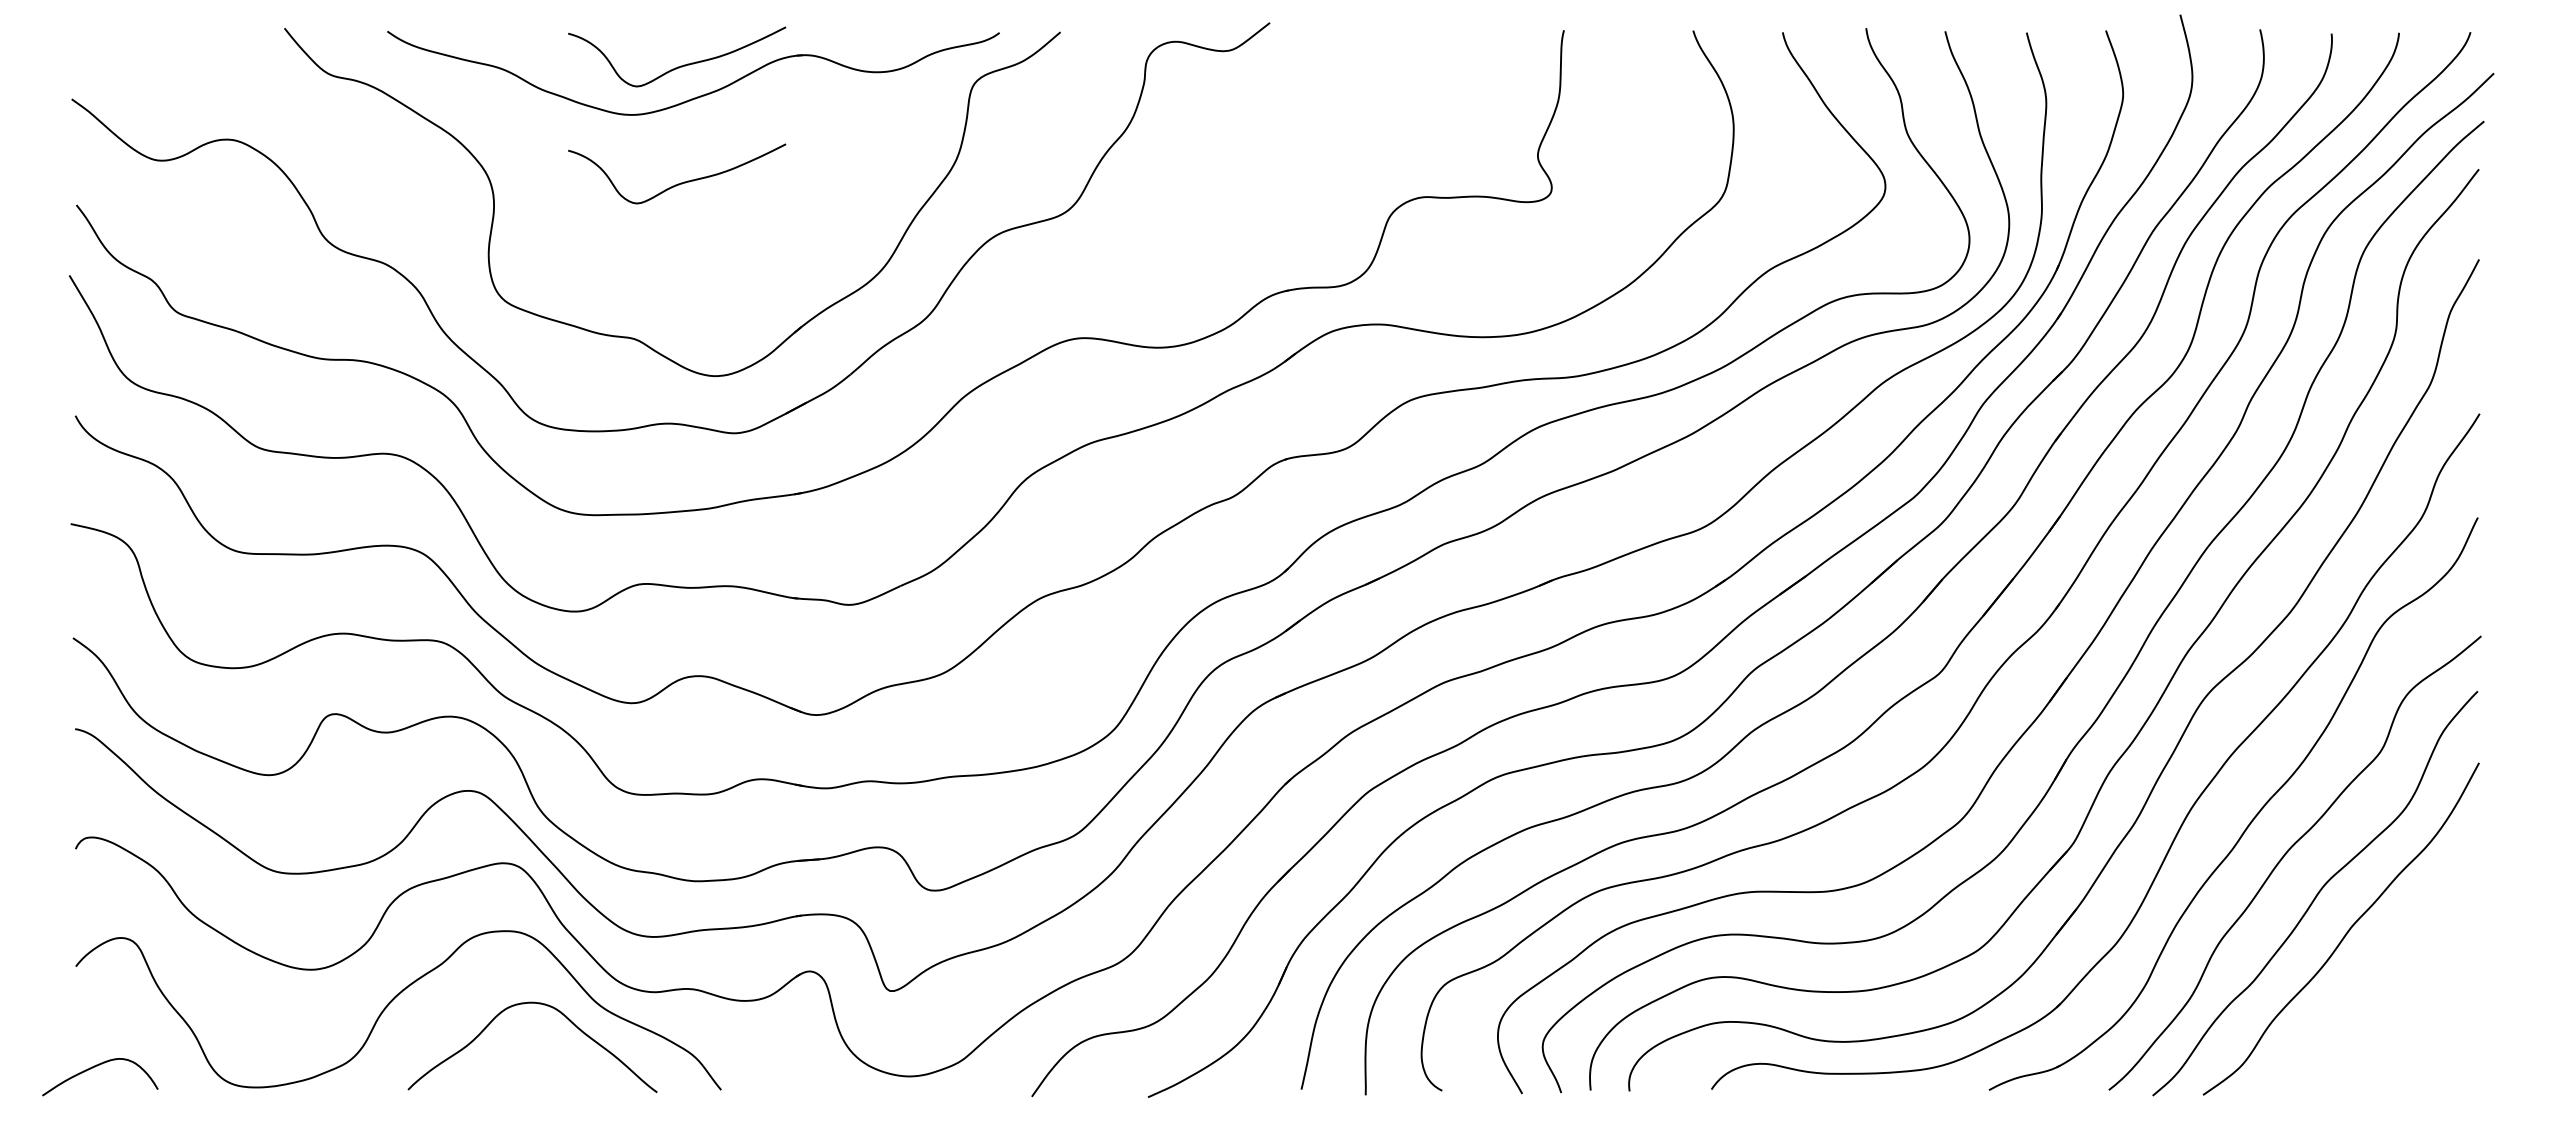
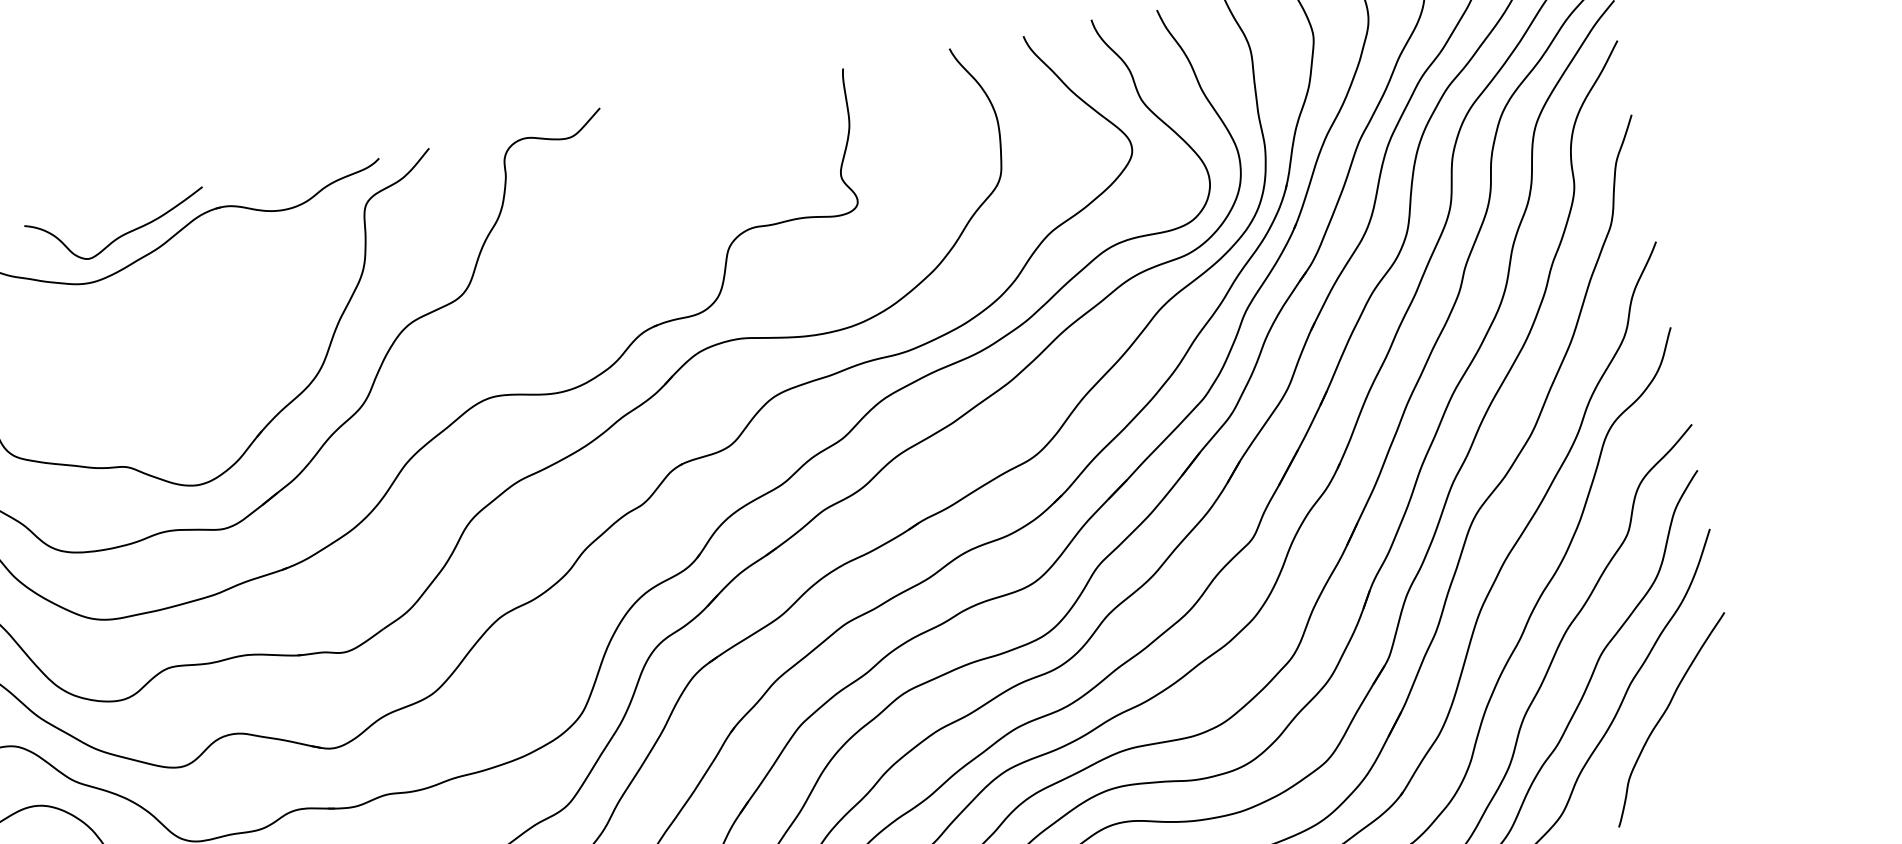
curve: (680, 182) -> (139, 331), removed
curve: (2384, 970) -> (1664, 714), added

